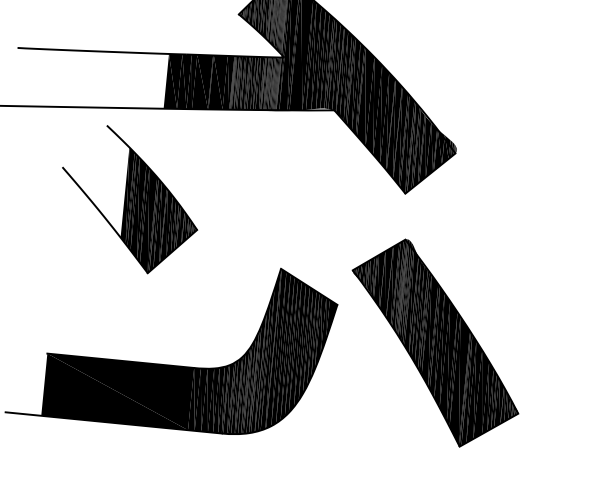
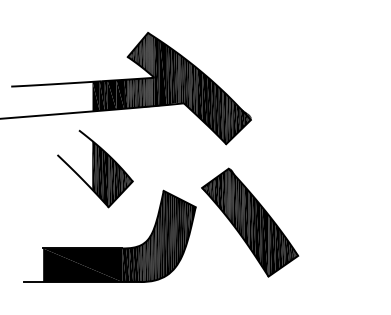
part: (130, 199) -> (95, 168), moved

